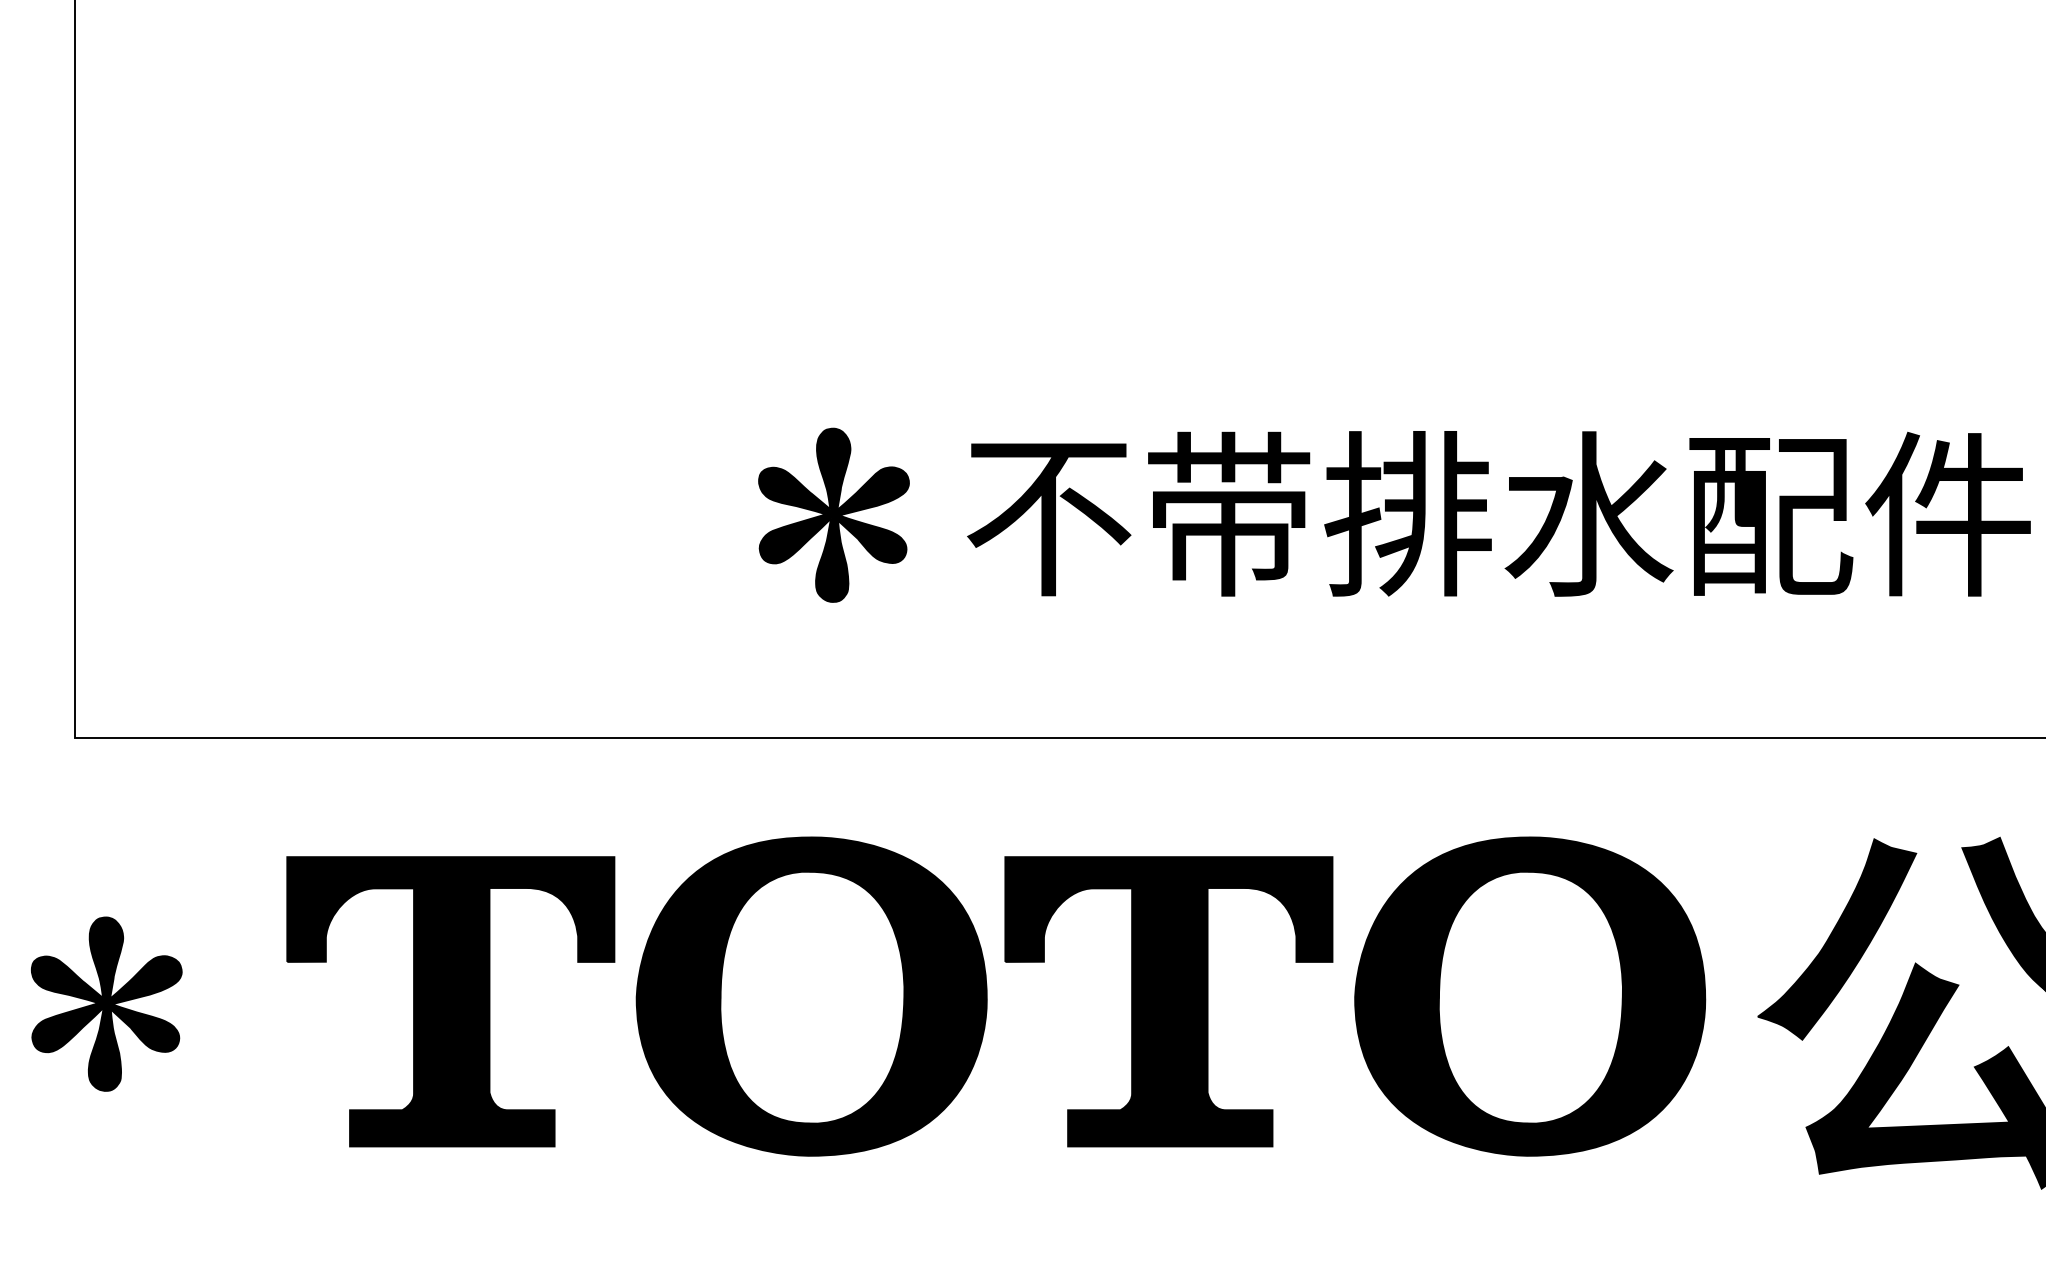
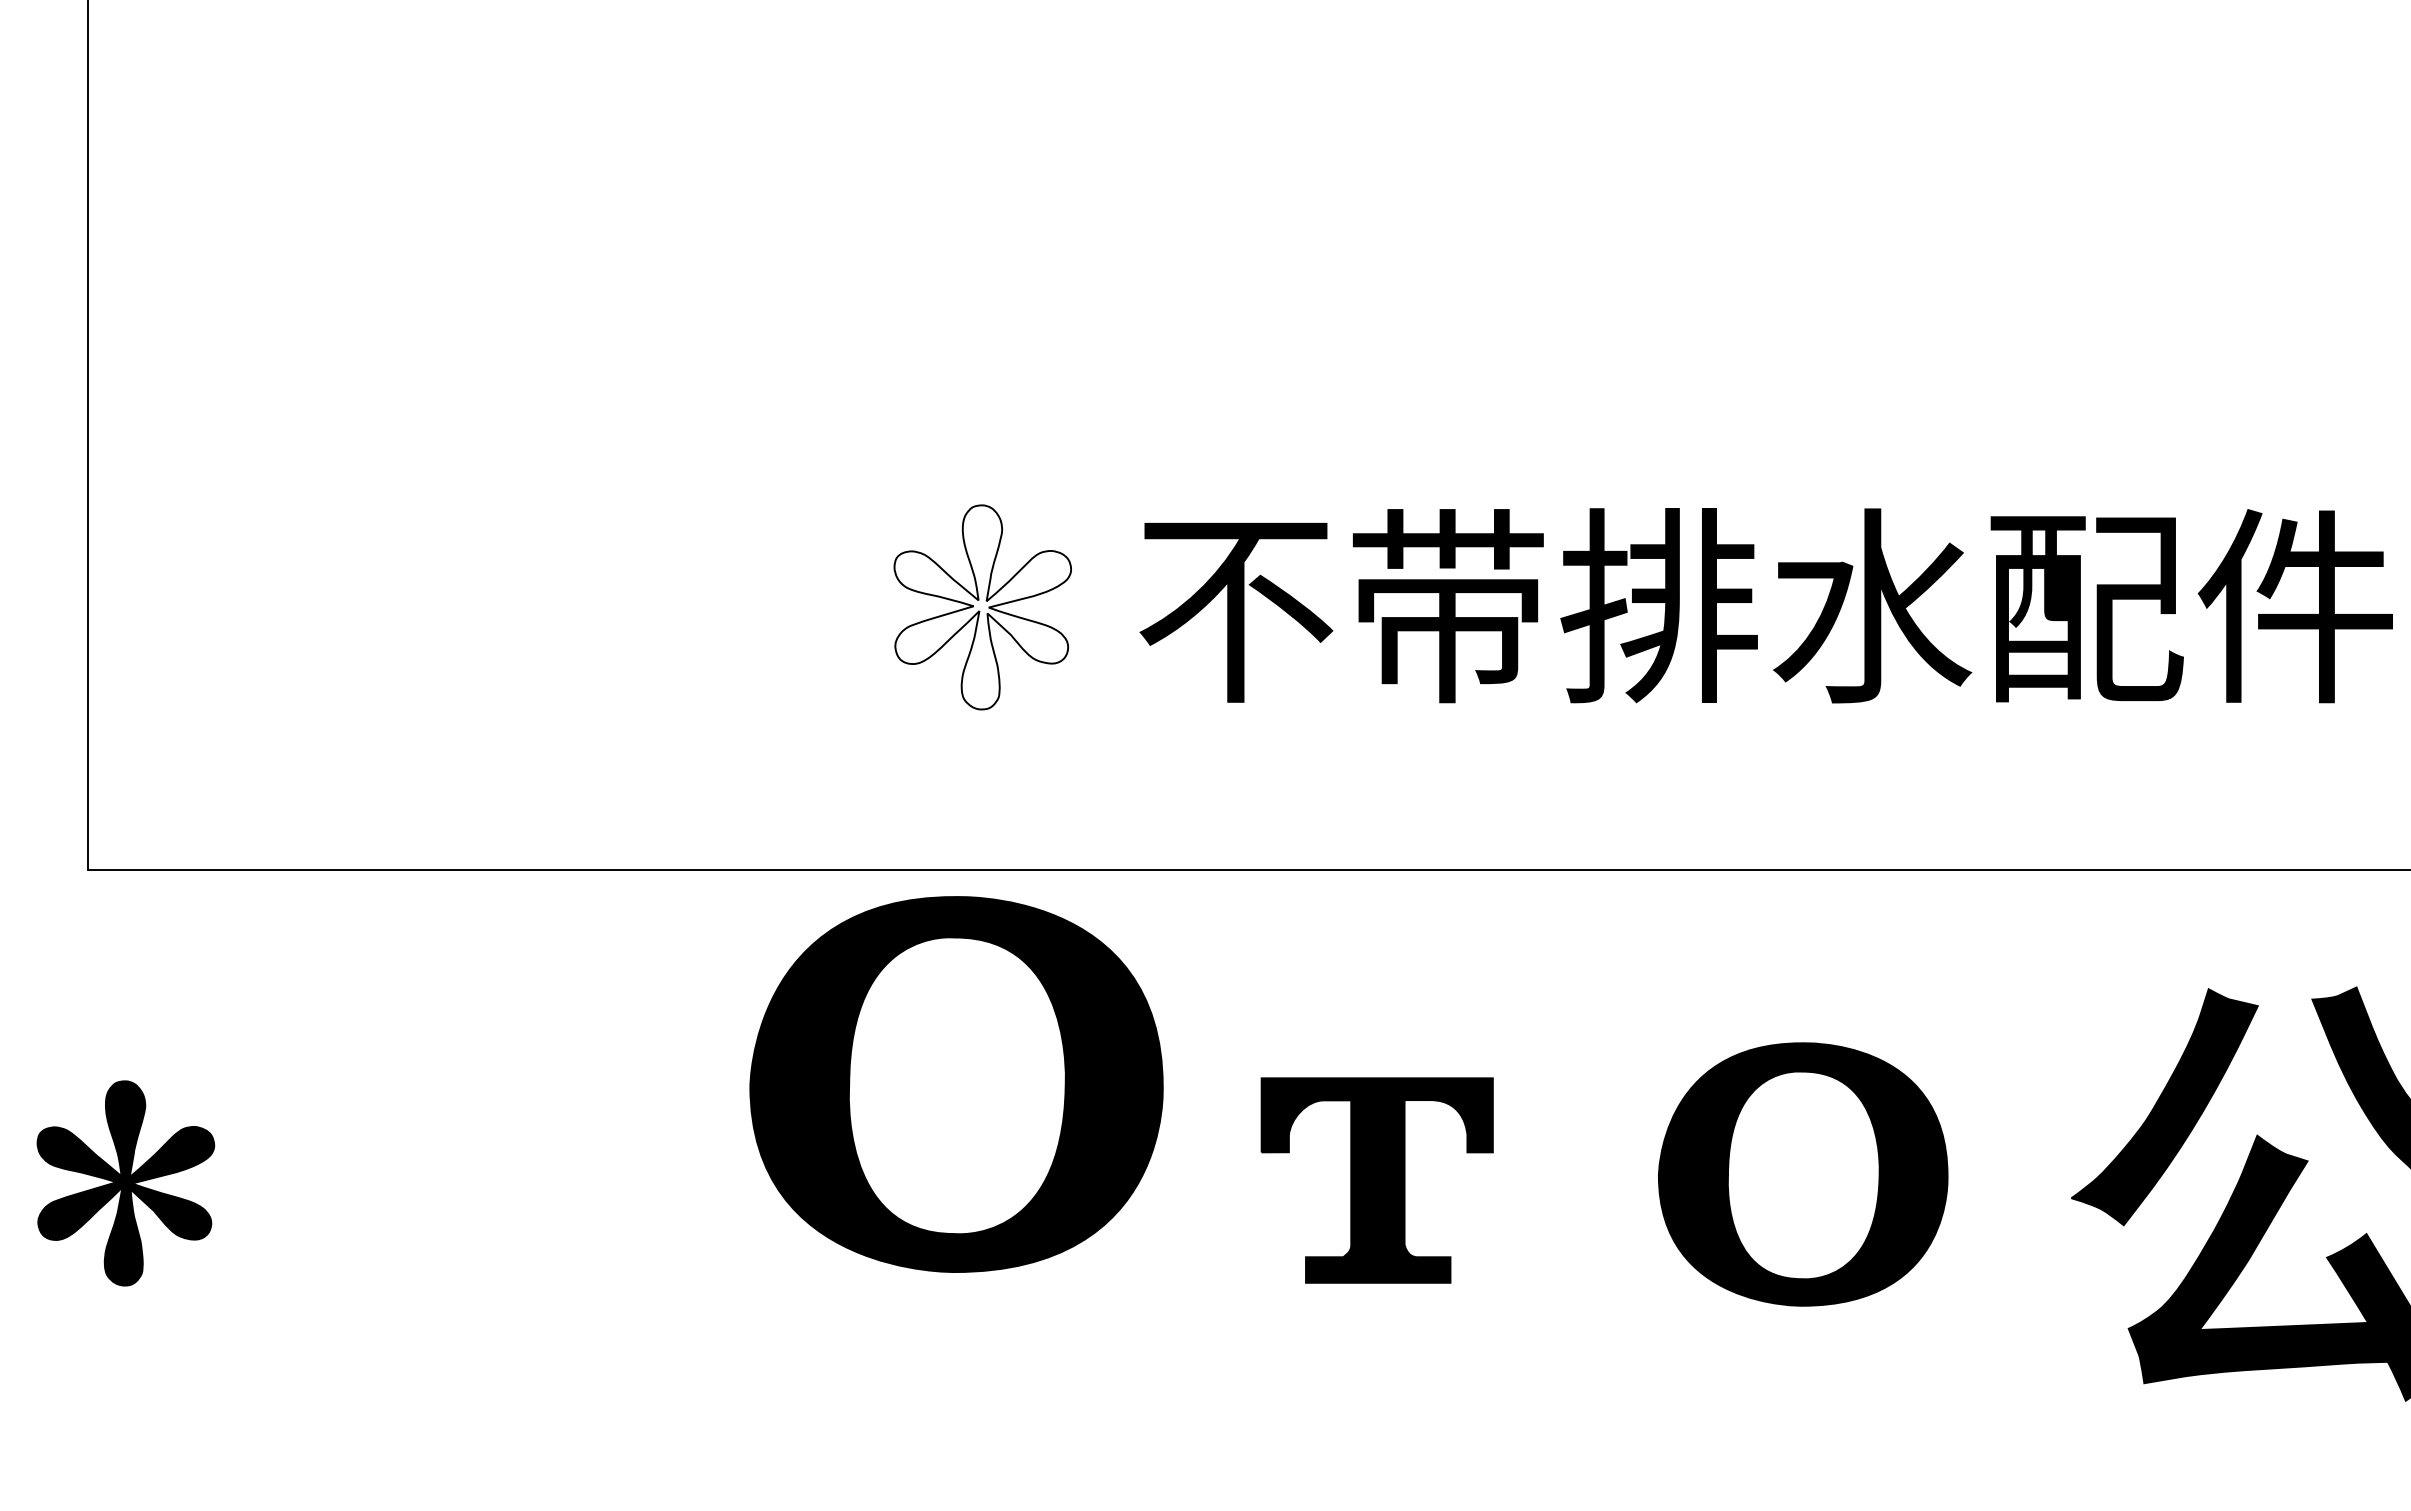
fill: (833, 515) -> (982, 607), removed
part: (811, 996) -> (956, 1084), moved
part: (1530, 996) -> (1803, 1174), size x0.7
part: (450, 1001) -> (530, 1180), removed
part: (1168, 1001) -> (1376, 1180), size x0.6

